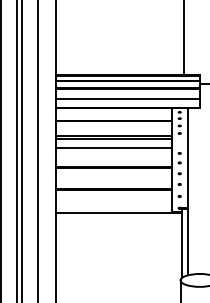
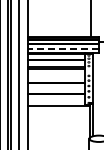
line: (128, 97) -> (63, 48), solid -> dashed
line: (112, 148) -> (55, 73), removed

